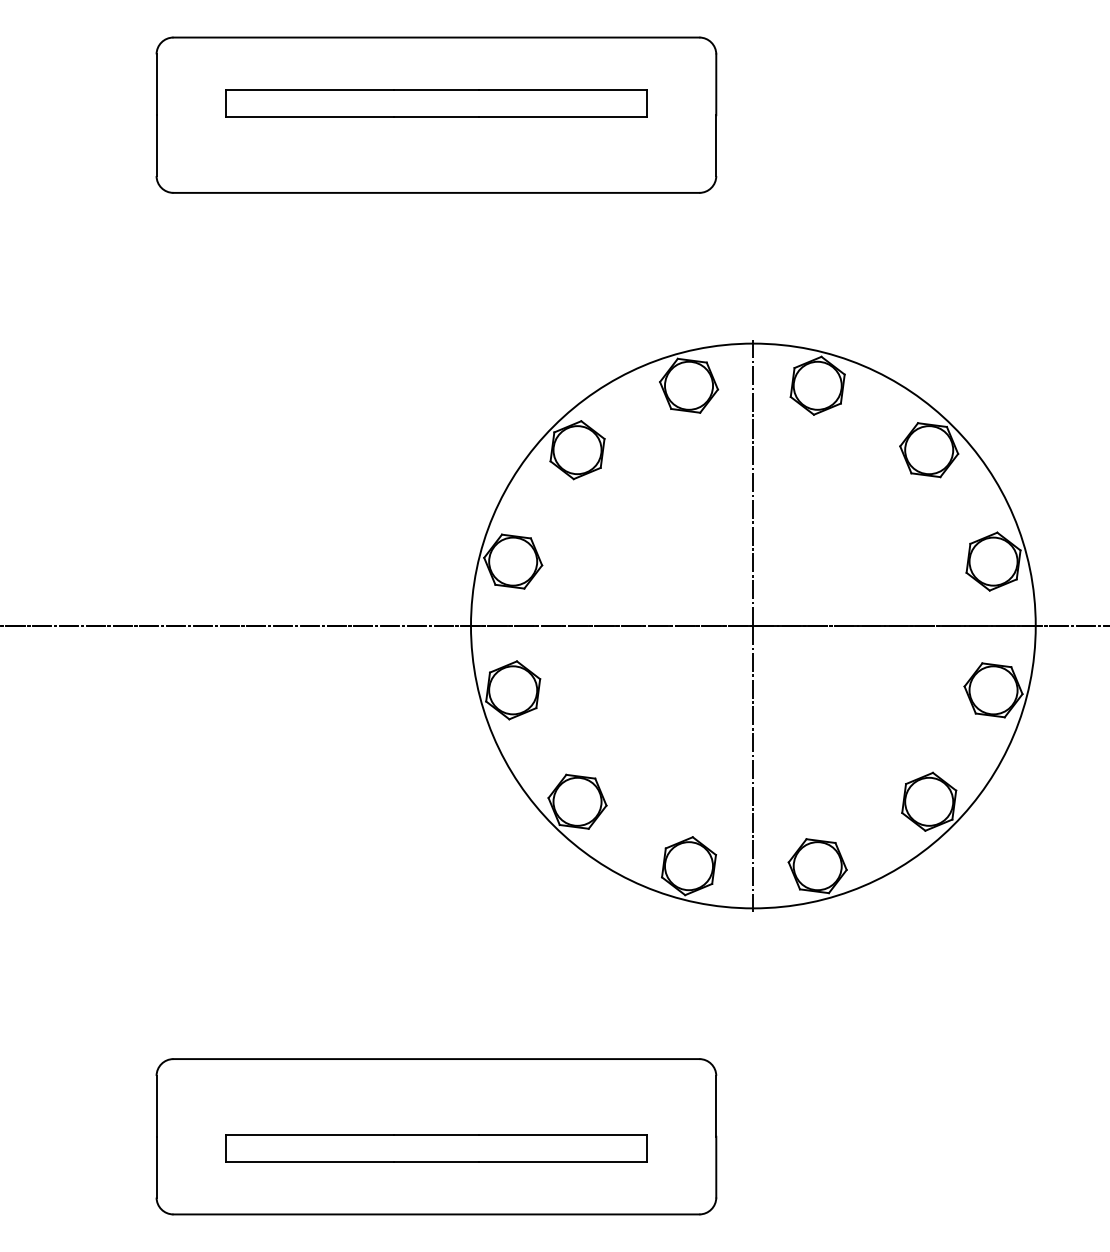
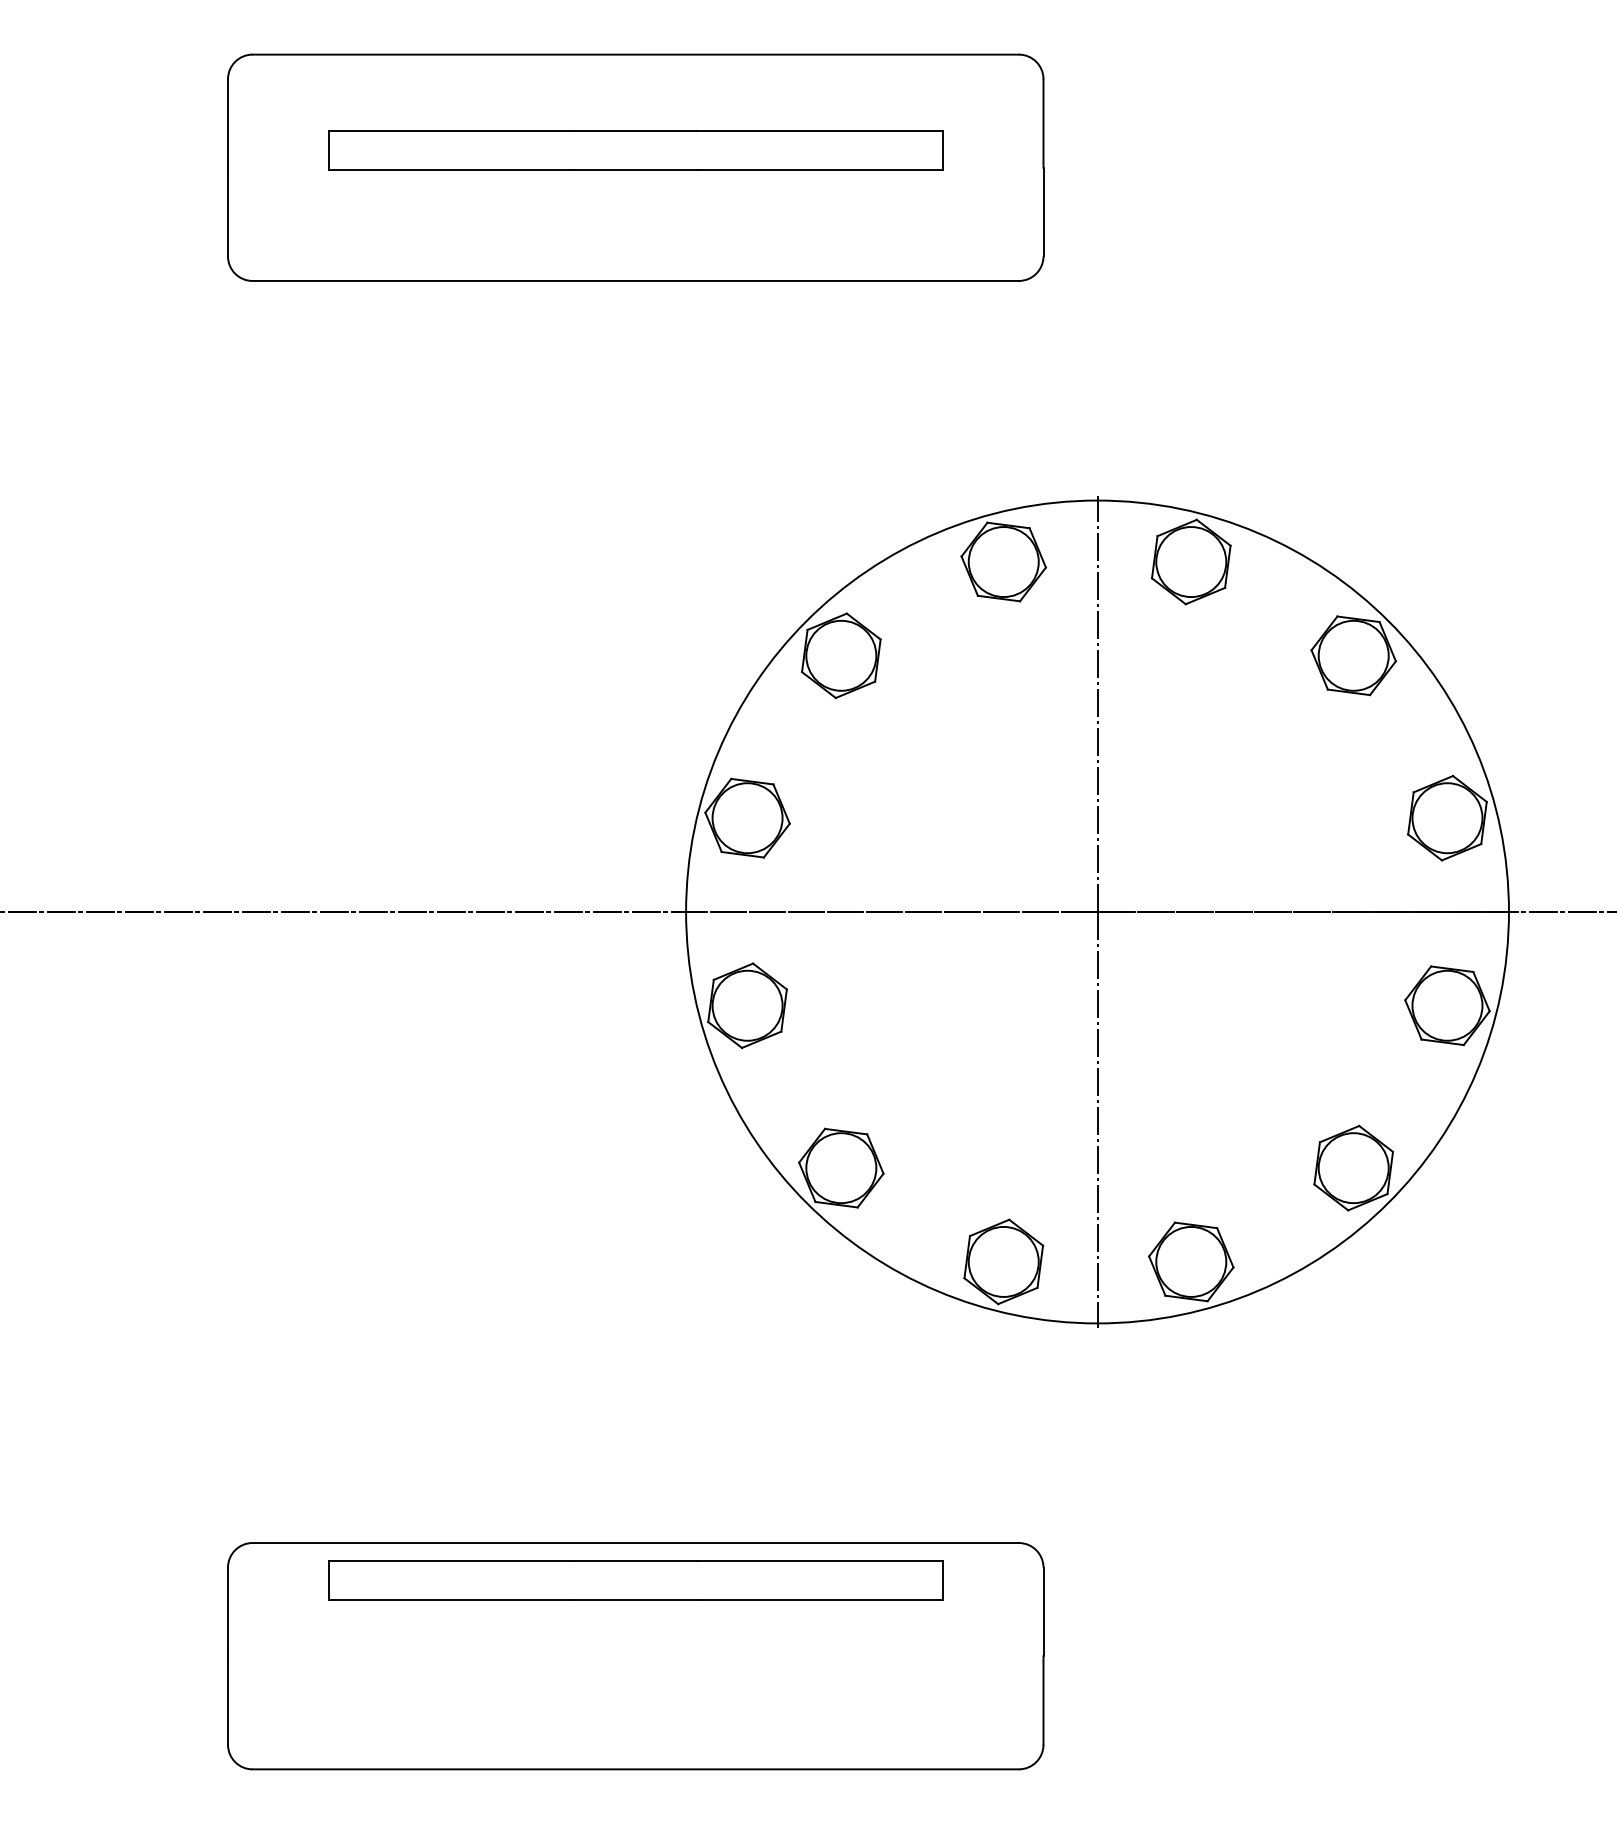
part: (436, 1148) -> (635, 1580), moved

